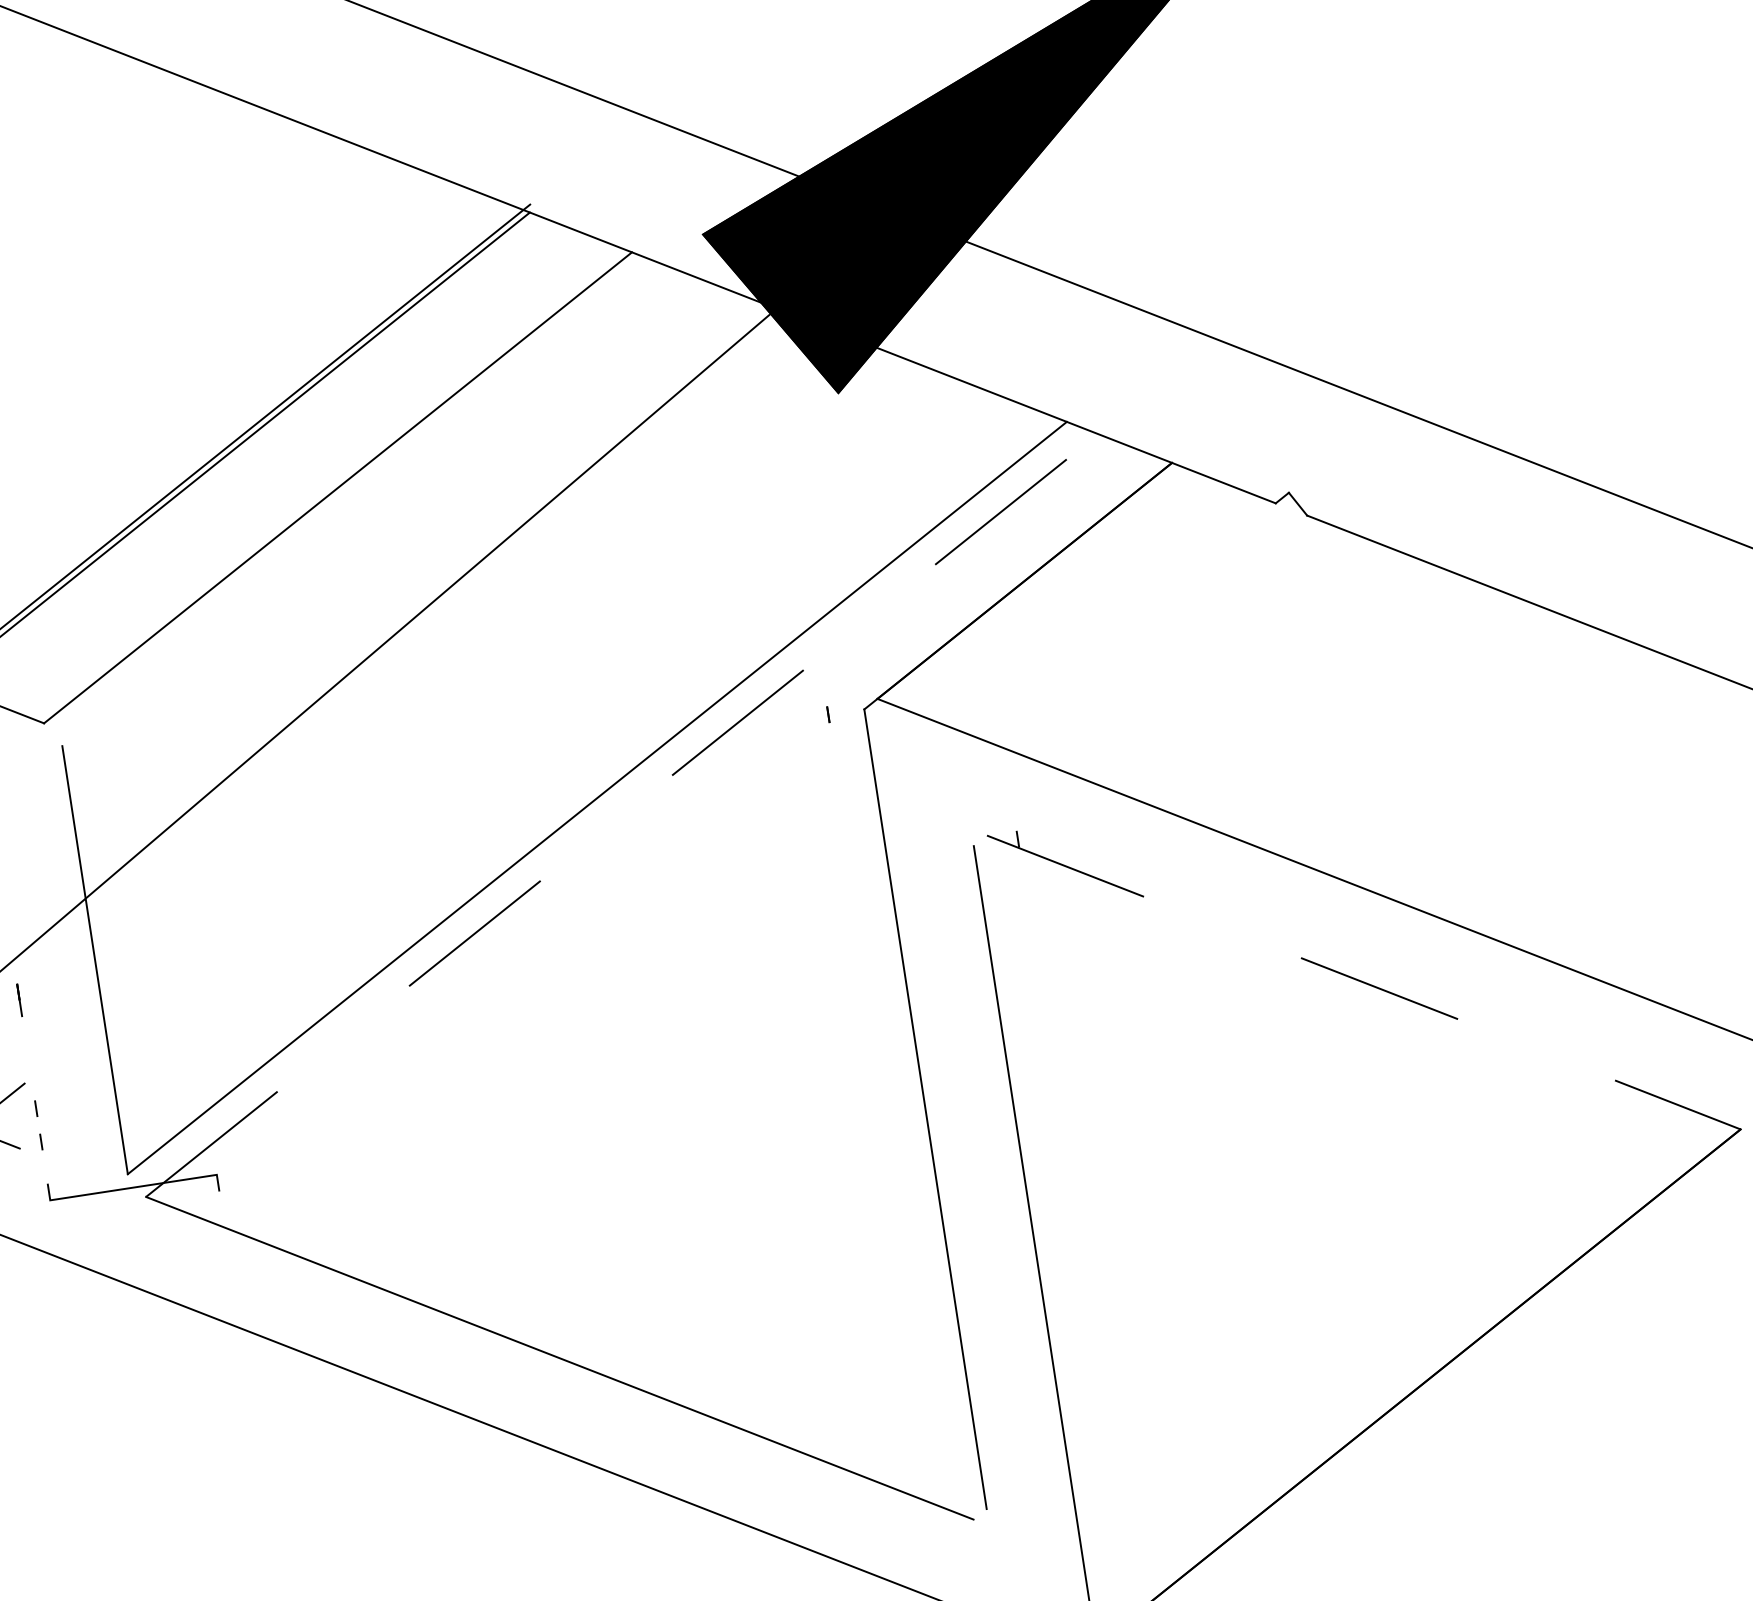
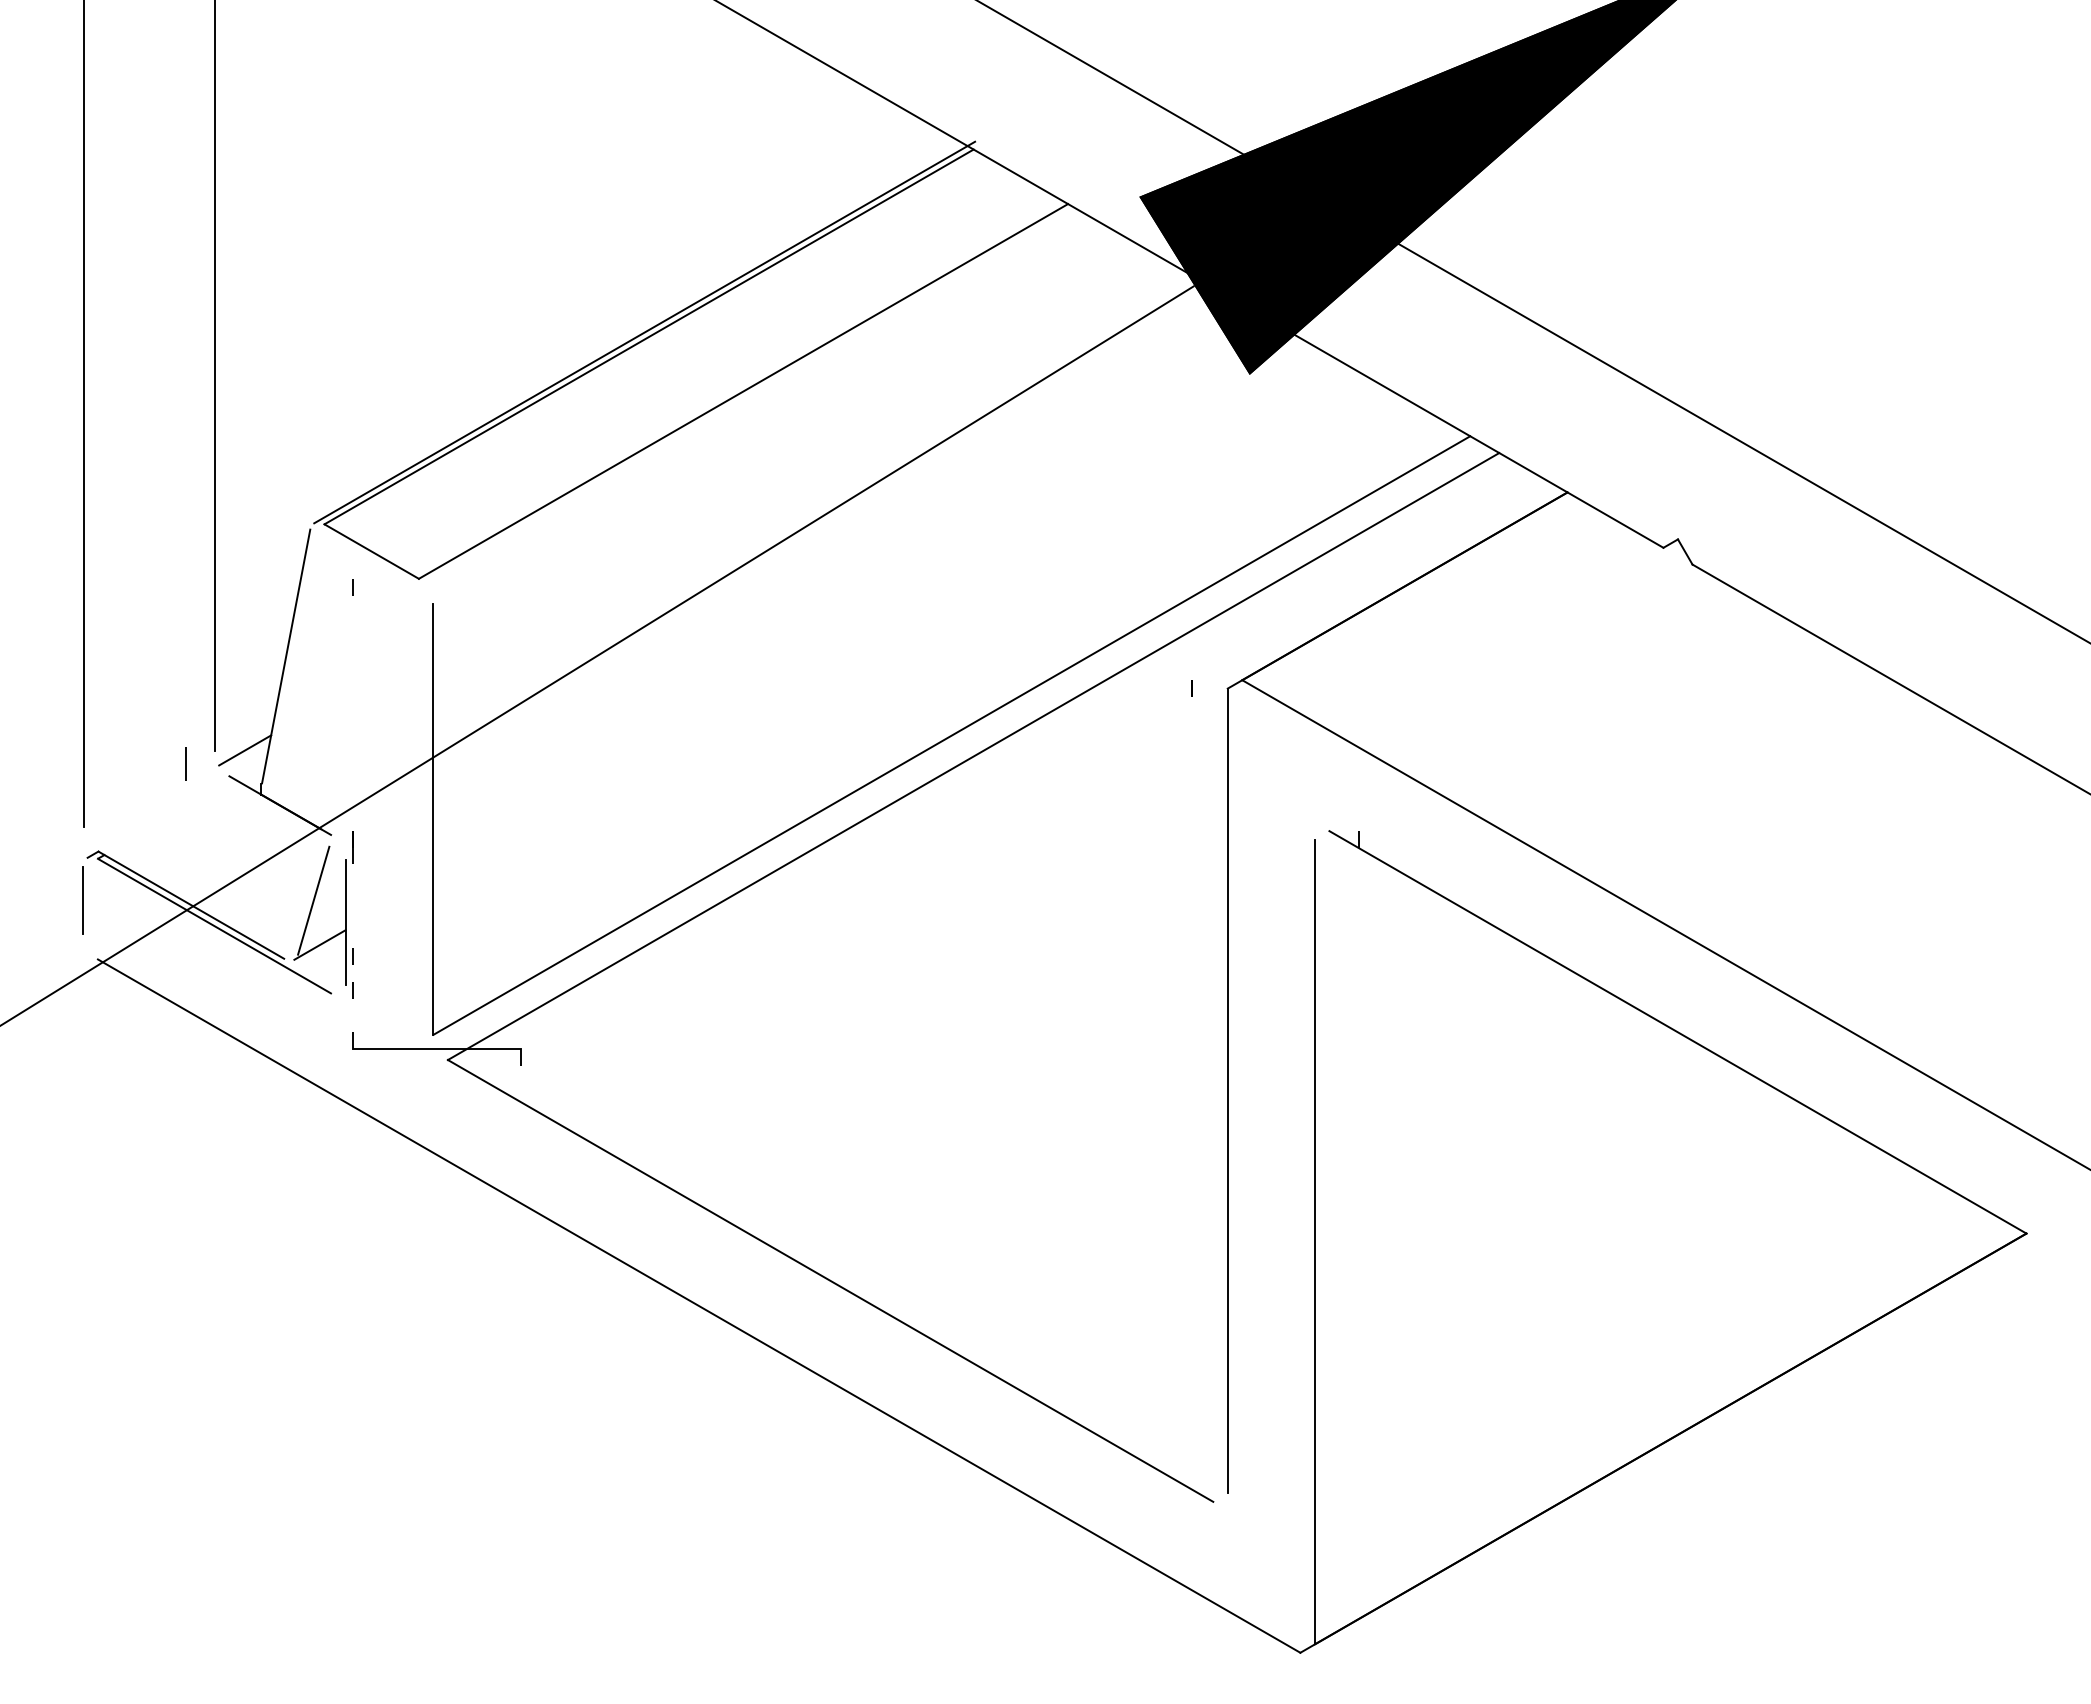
line: (622, 815) -> (973, 756), dashed -> solid
line: (1364, 982) -> (1678, 1032), dashed -> solid
line: (23, 1075) -> (345, 922), added

